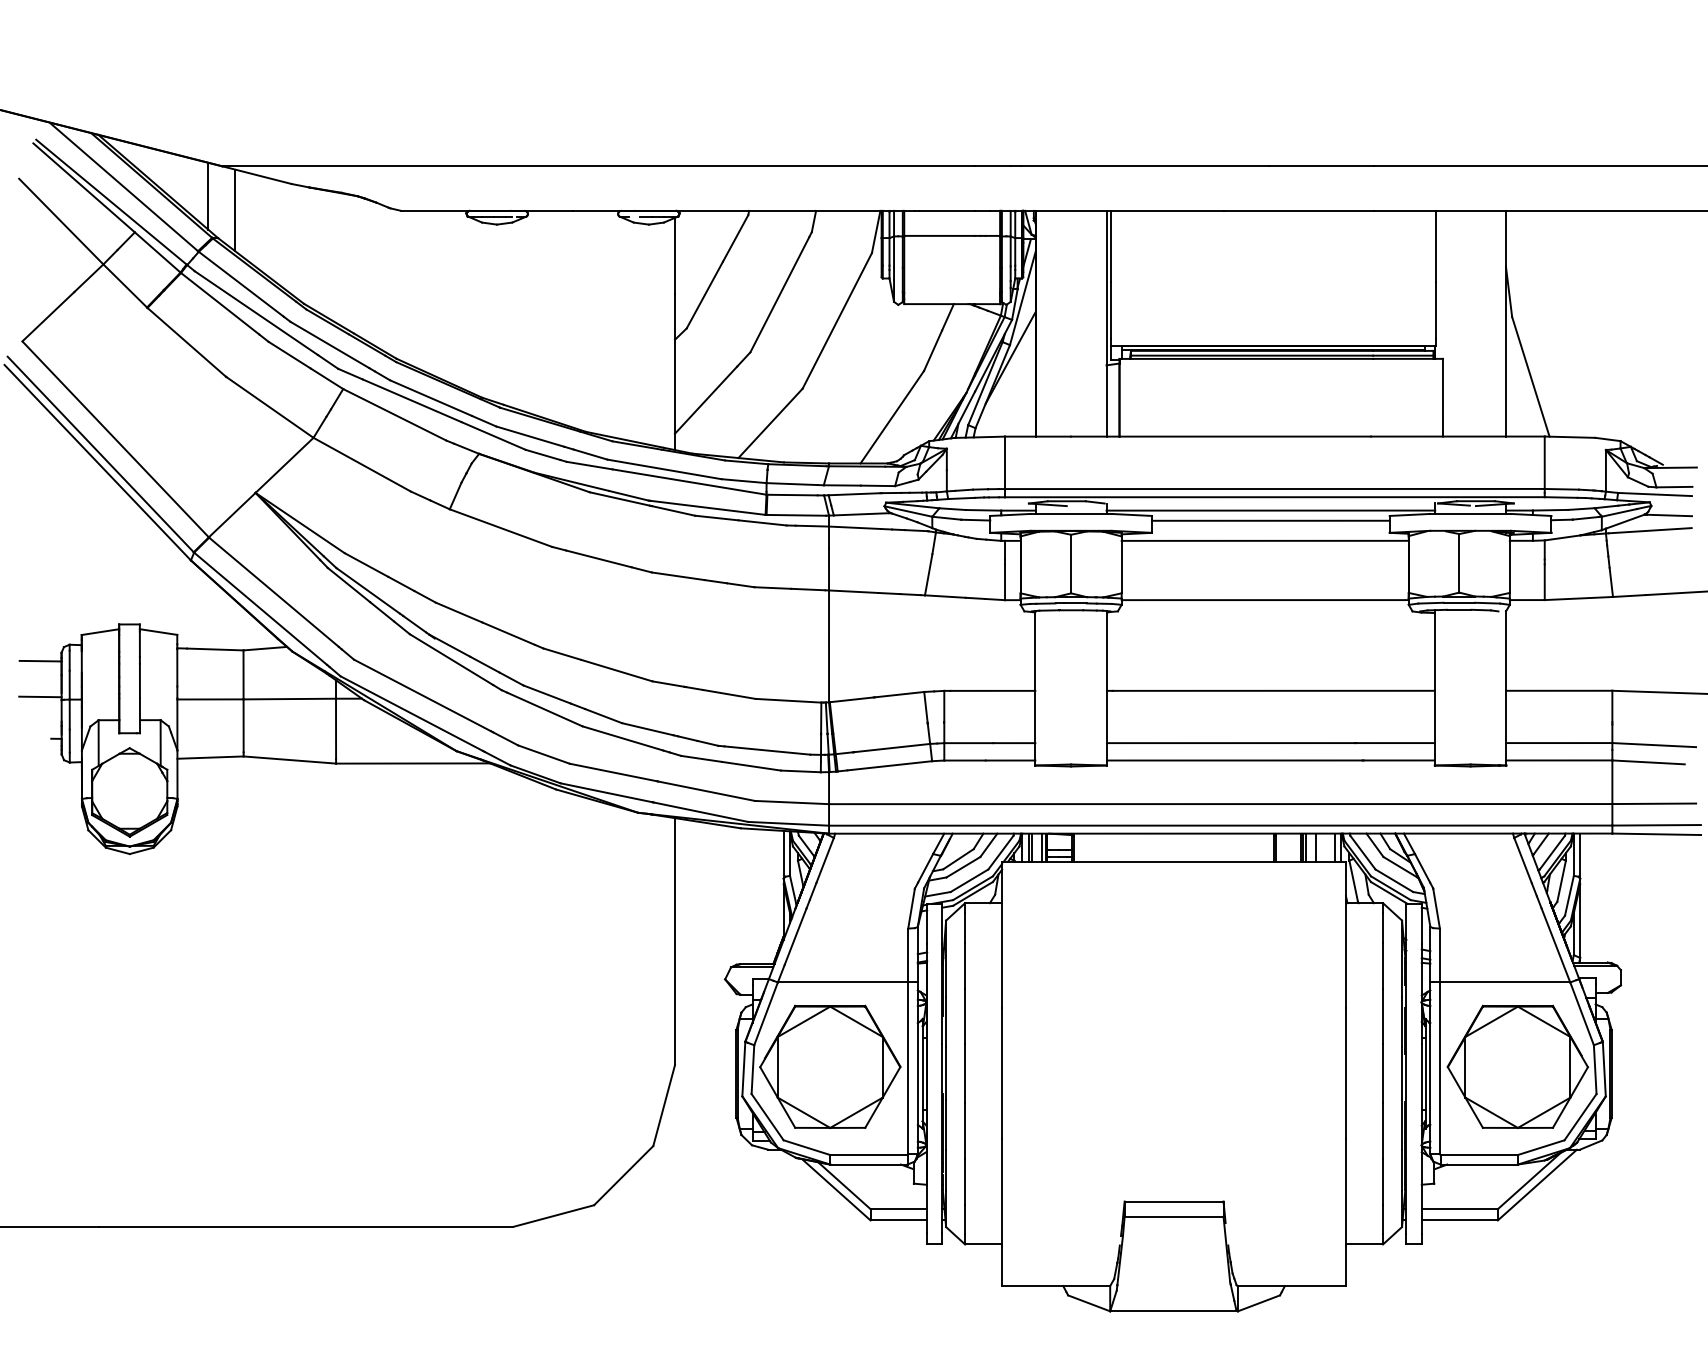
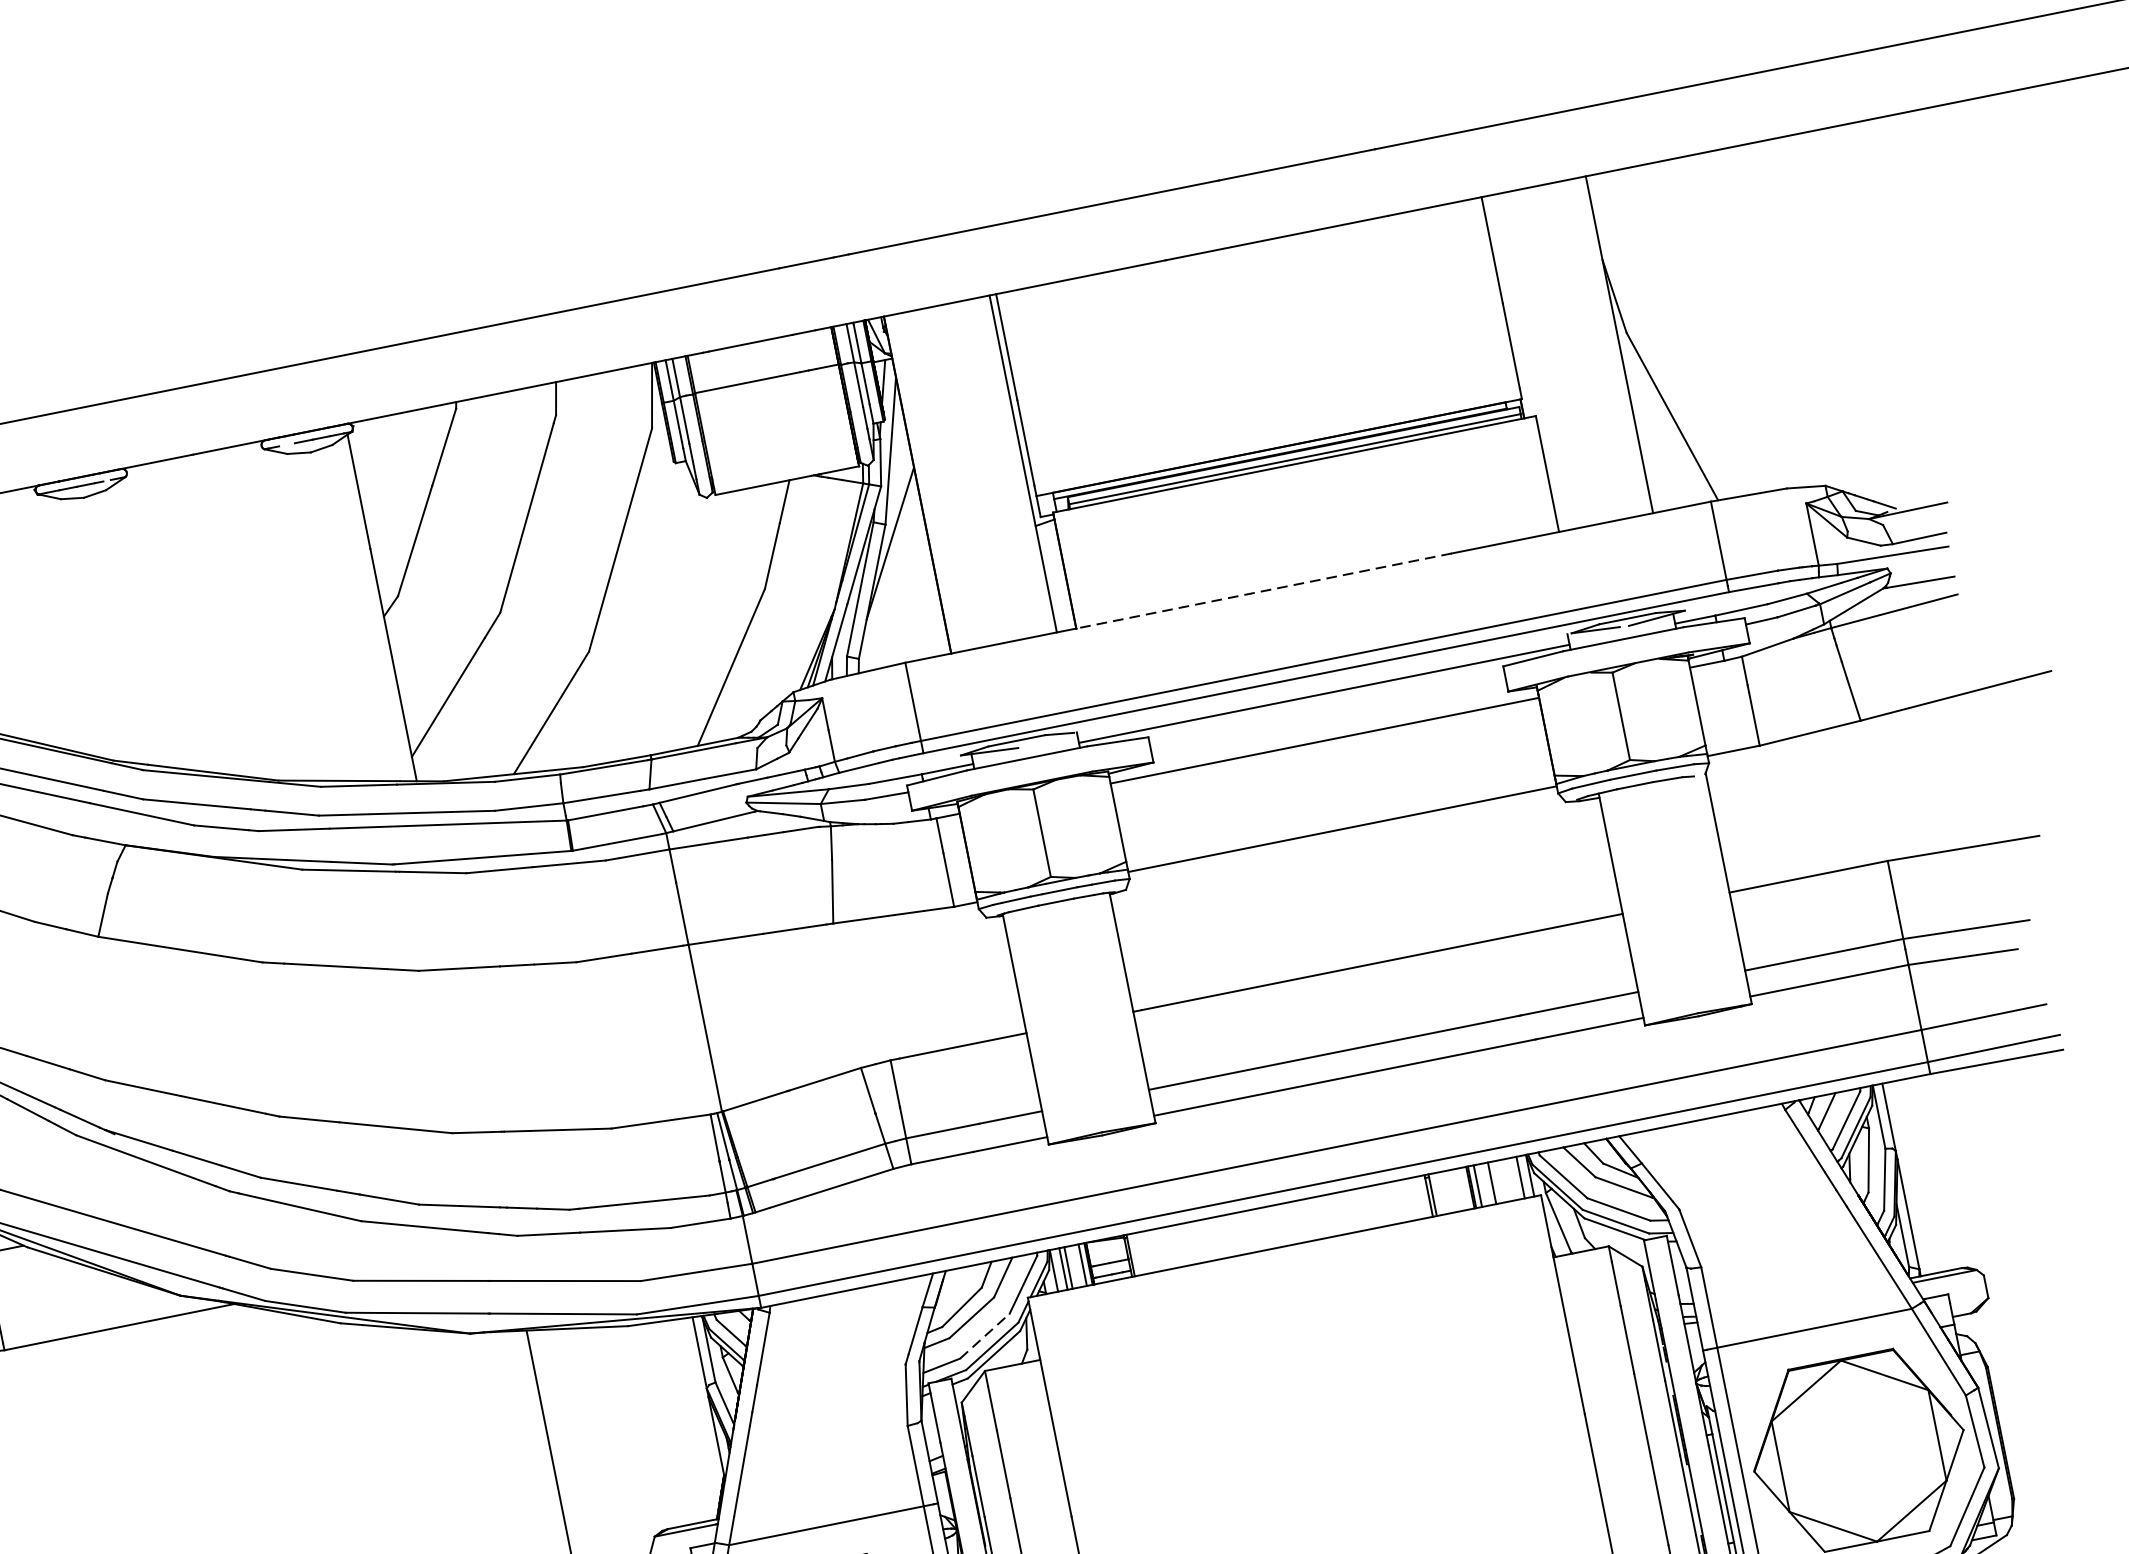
line: (1245, 436) -> (1264, 590), solid -> dashed
line: (1270, 520) -> (1326, 708), removed
line: (969, 880) -> (984, 1335), solid -> dashed

